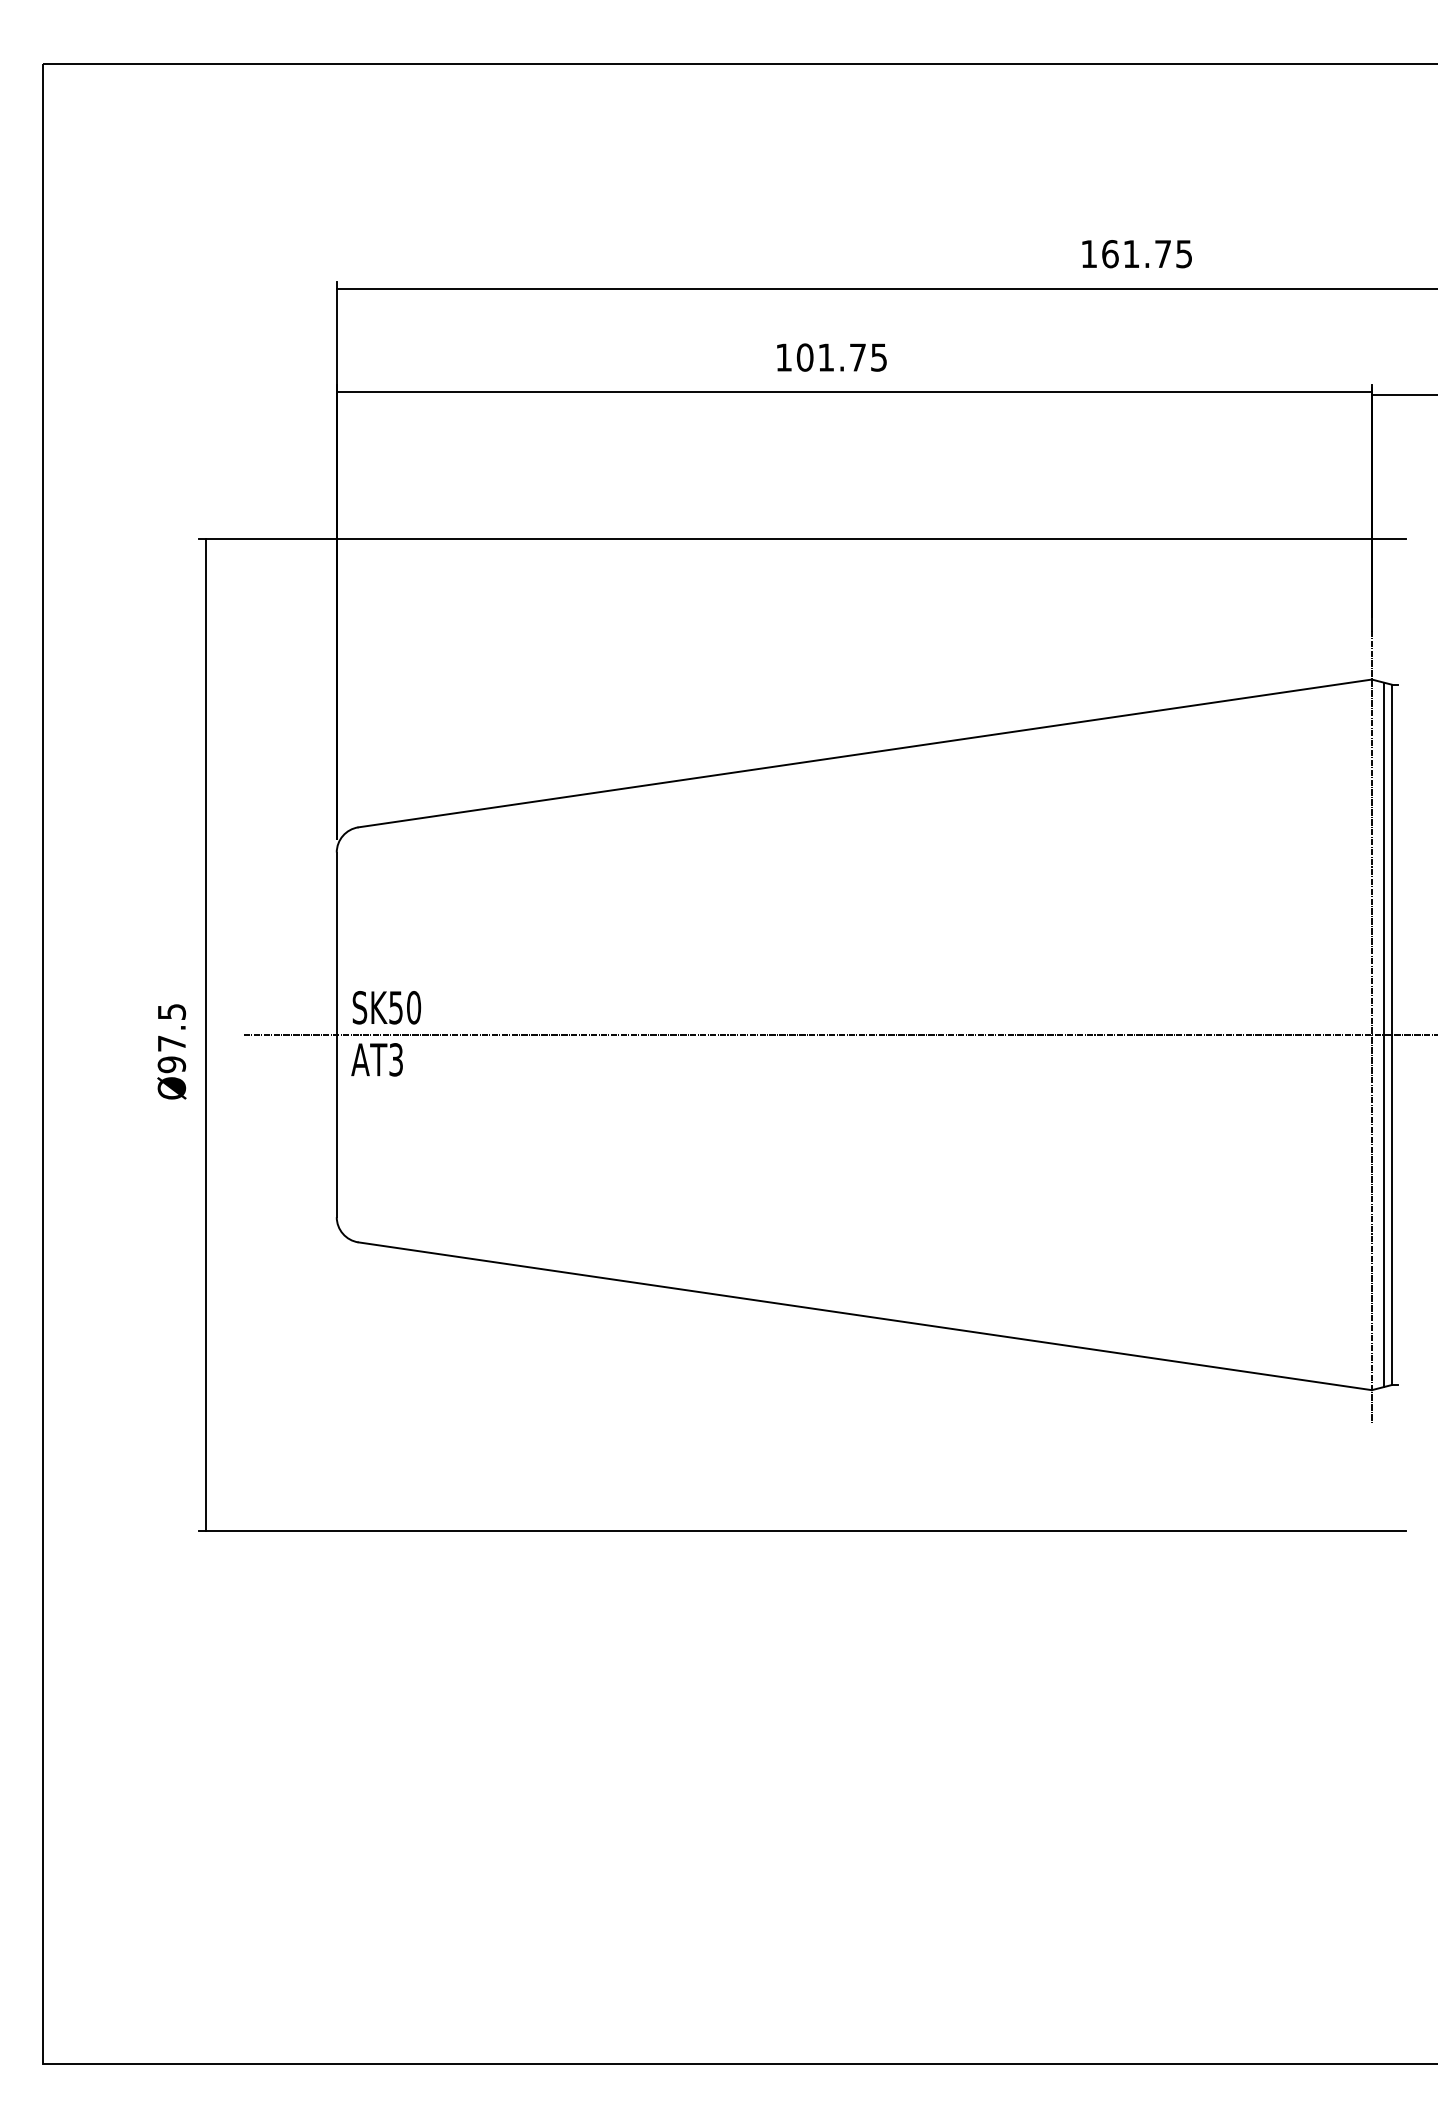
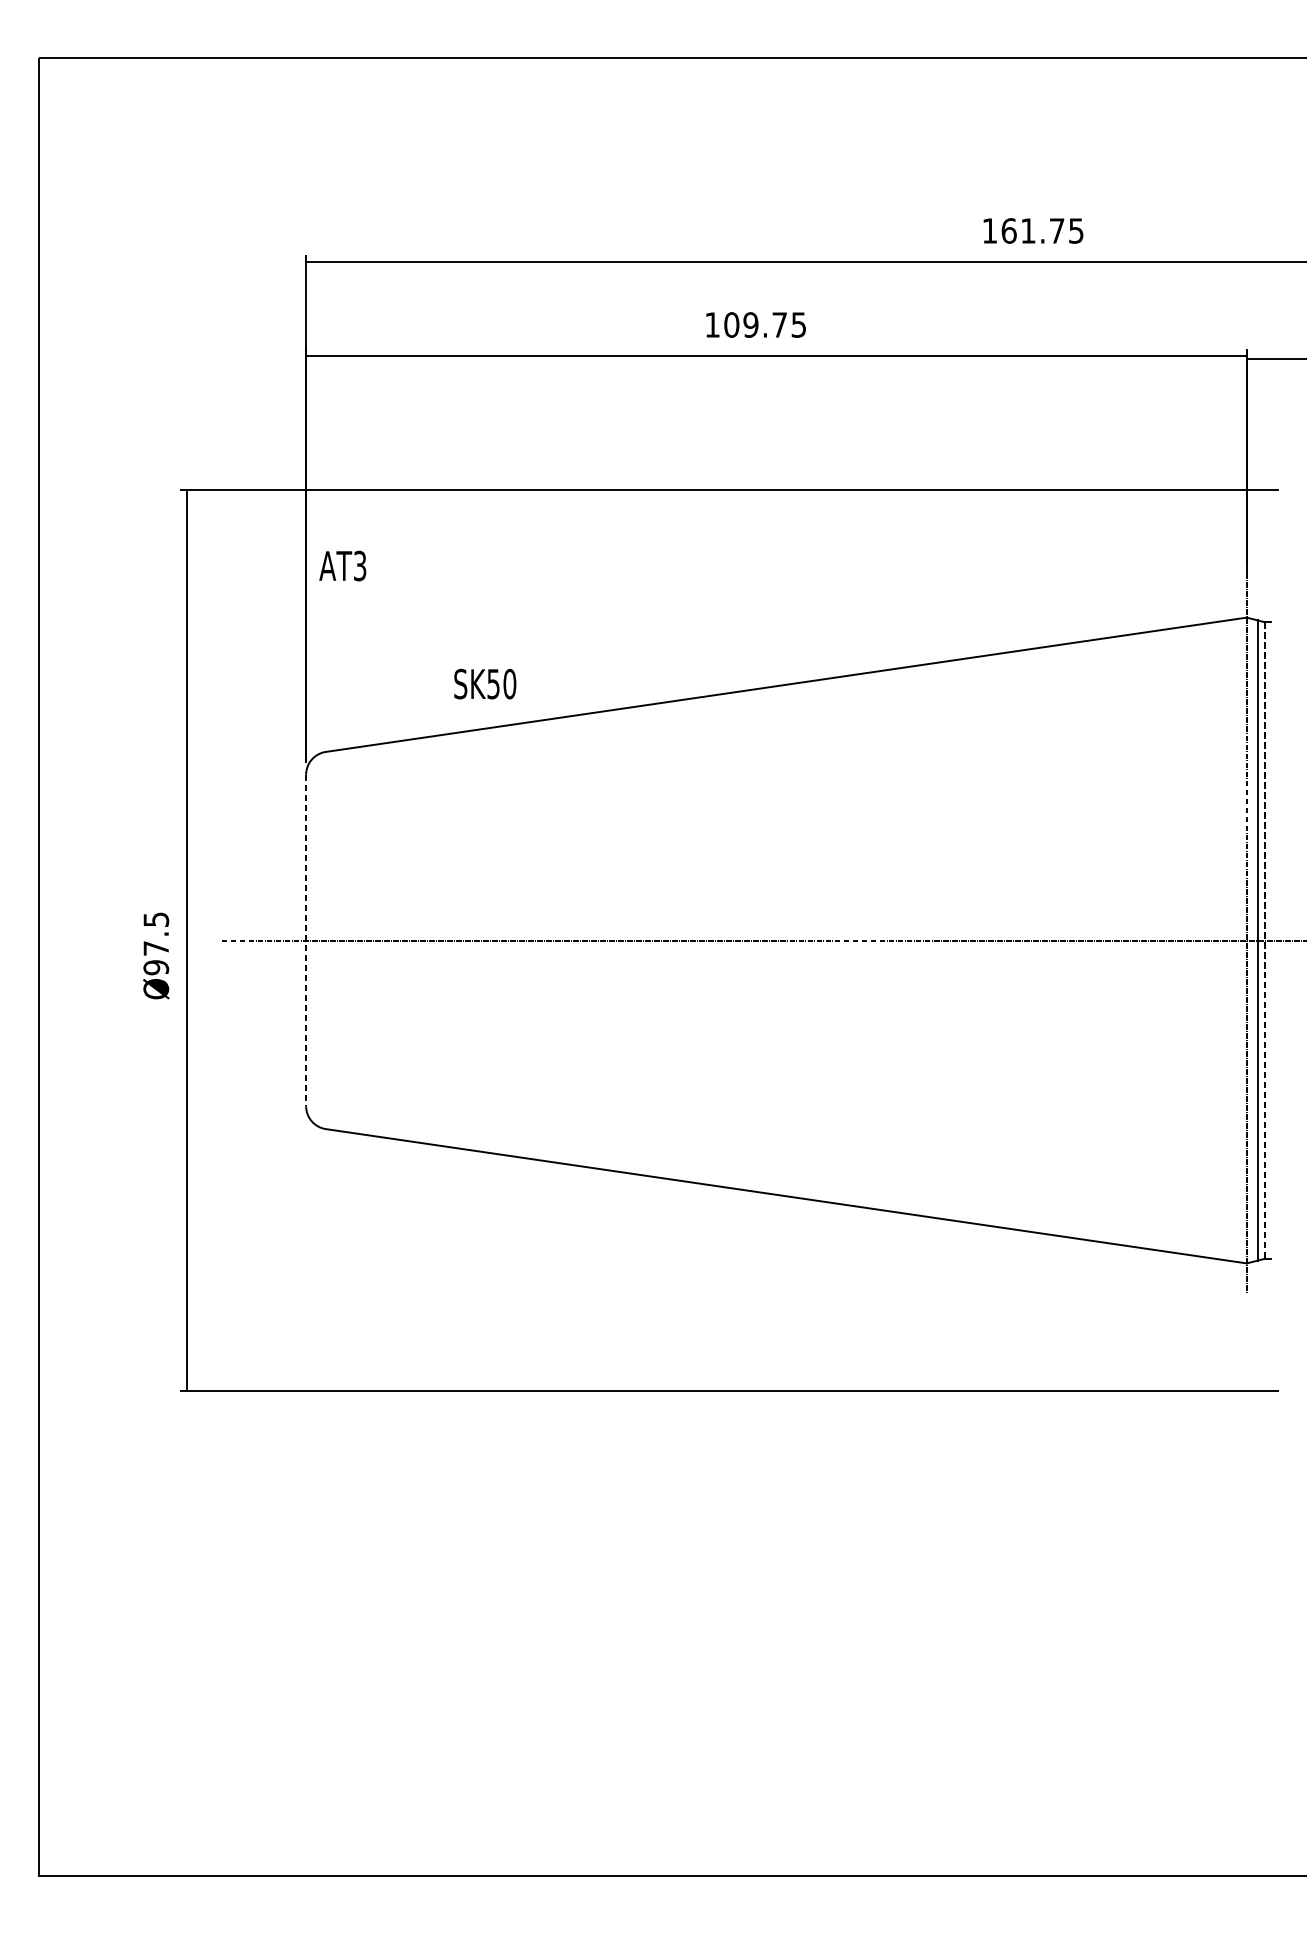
text: (826, 357) -> (751, 324), 101.75 -> 109.75
text: (386, 1007) -> (484, 683), moved
line: (336, 1035) -> (305, 941), solid -> dashed
line: (1391, 1035) -> (1264, 941), solid -> dashed
text: (376, 1059) -> (342, 565), moved

